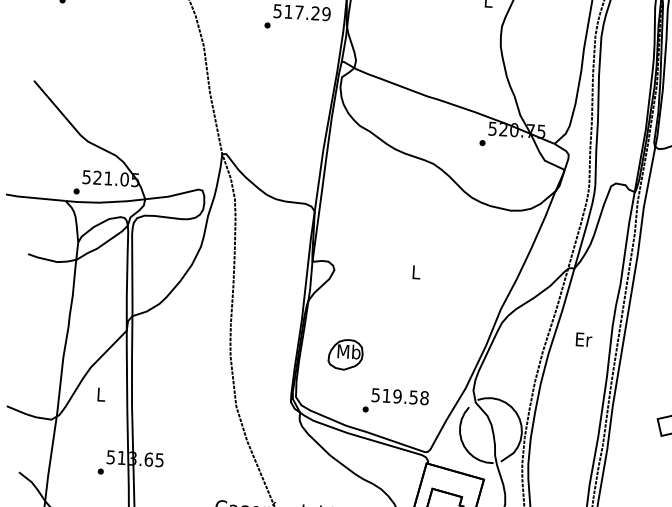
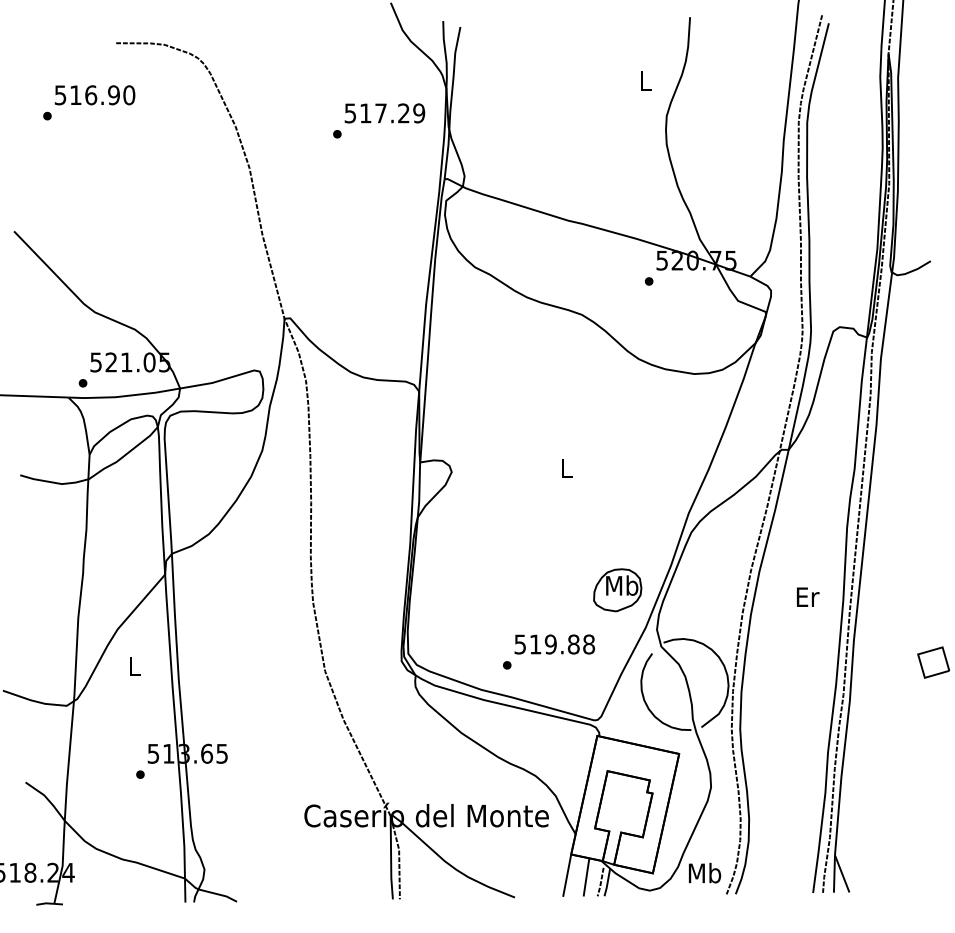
text: (584, 339) -> (808, 596), moved
part: (345, 354) -> (617, 590), moved
text: (413, 397) -> (573, 644), 519.58 -> 519.88

